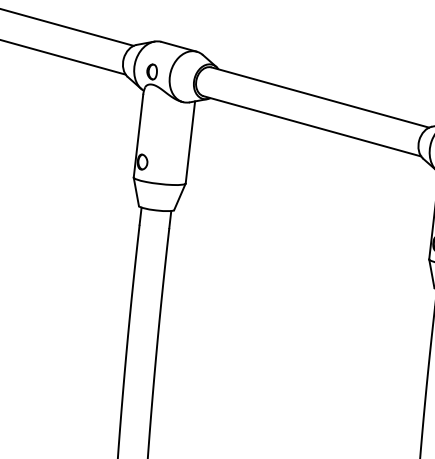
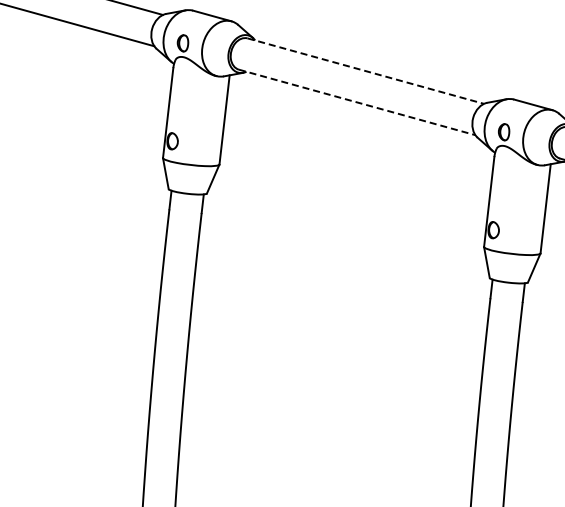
line: (320, 97) -> (365, 71), solid -> dashed
line: (312, 126) -> (357, 102), solid -> dashed

